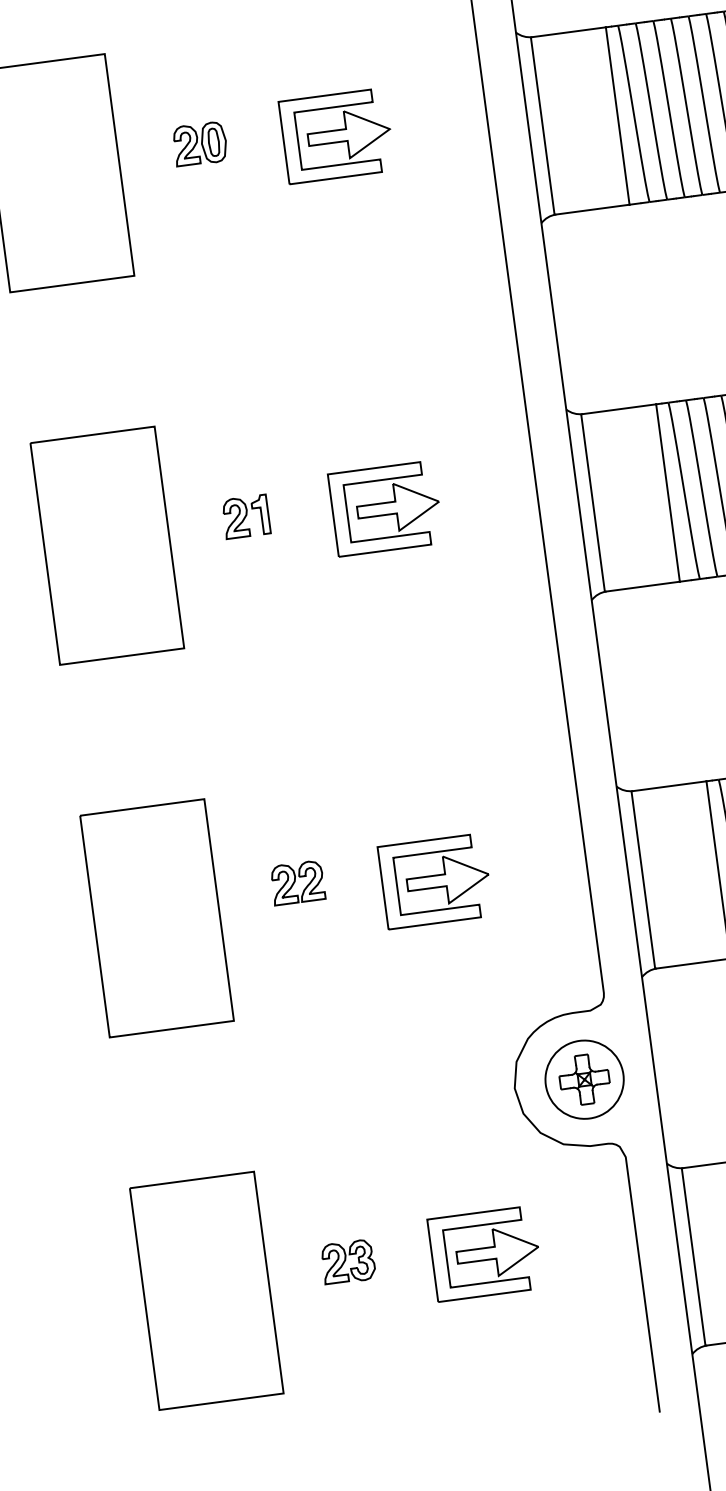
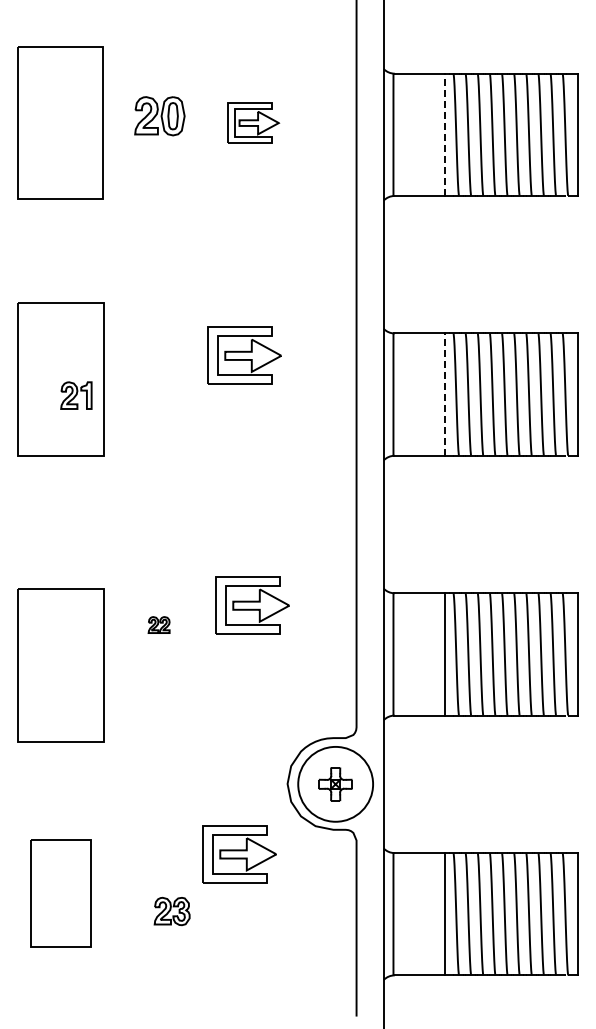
line: (618, 115) -> (445, 134), solid -> dashed
part: (337, 135) -> (253, 122), size x0.7
part: (199, 143) -> (159, 115), size x1.4
line: (668, 492) -> (445, 394), solid -> dashed
part: (385, 508) -> (244, 355), moved
part: (246, 516) -> (76, 395), moved
part: (435, 881) -> (252, 605), moved
part: (296, 882) -> (158, 624), size x0.6
part: (156, 918) -> (60, 665), moved
circle: (584, 1079) -> (335, 784), size x1.4
part: (485, 1254) -> (239, 854), moved
part: (347, 1262) -> (171, 911), moved
part: (206, 1291) -> (60, 893), size x0.7

